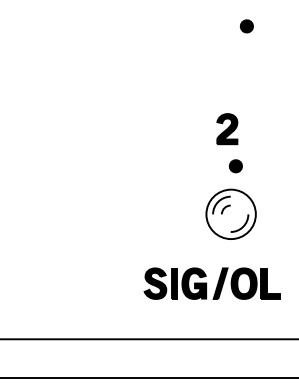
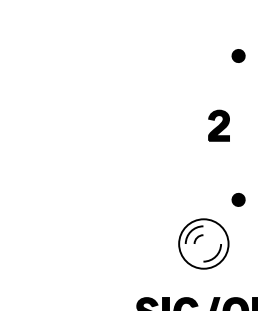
part: (227, 129) -> (219, 126), moved
part: (235, 166) -> (238, 200), moved
part: (230, 213) -> (203, 243), moved

